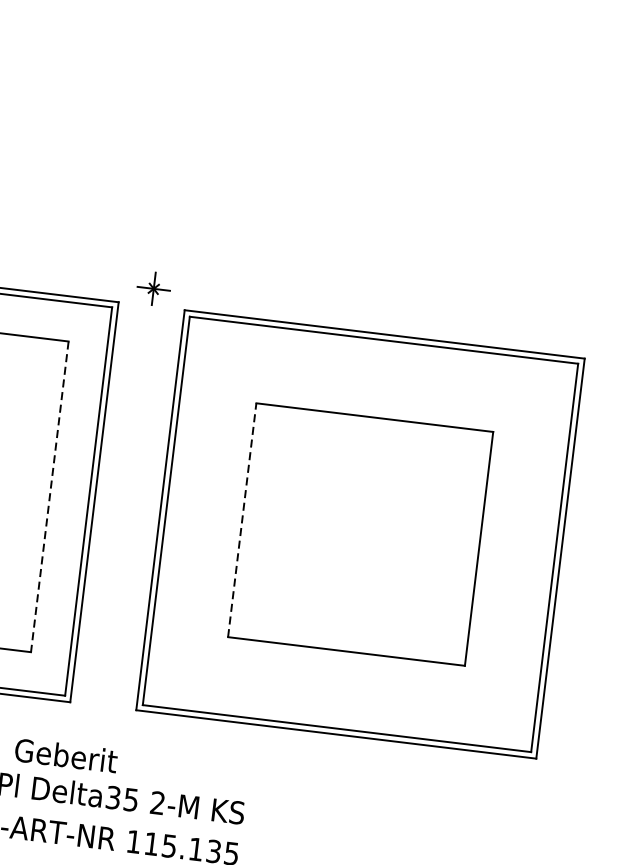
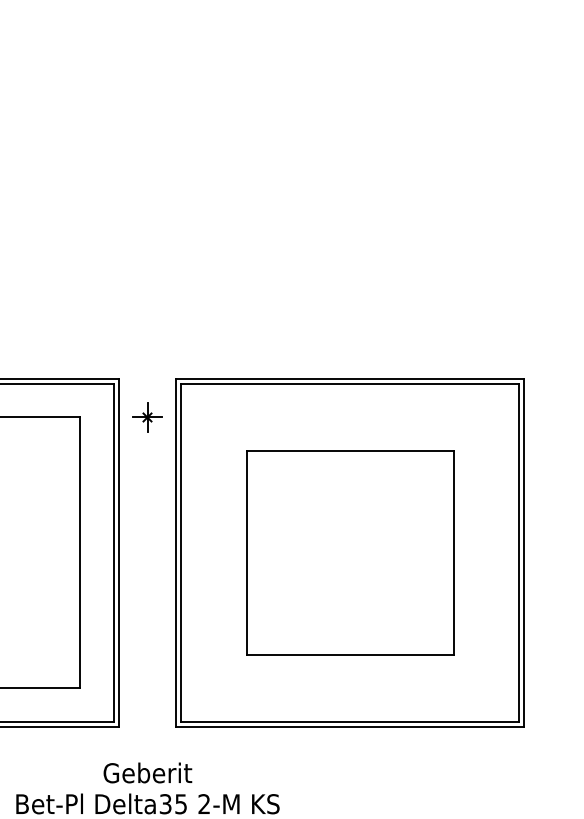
part: (153, 288) -> (147, 417), moved
line: (49, 497) -> (79, 553), dashed -> solid
line: (242, 519) -> (247, 552), dashed -> solid
text: (65, 755) -> (147, 772), moved

